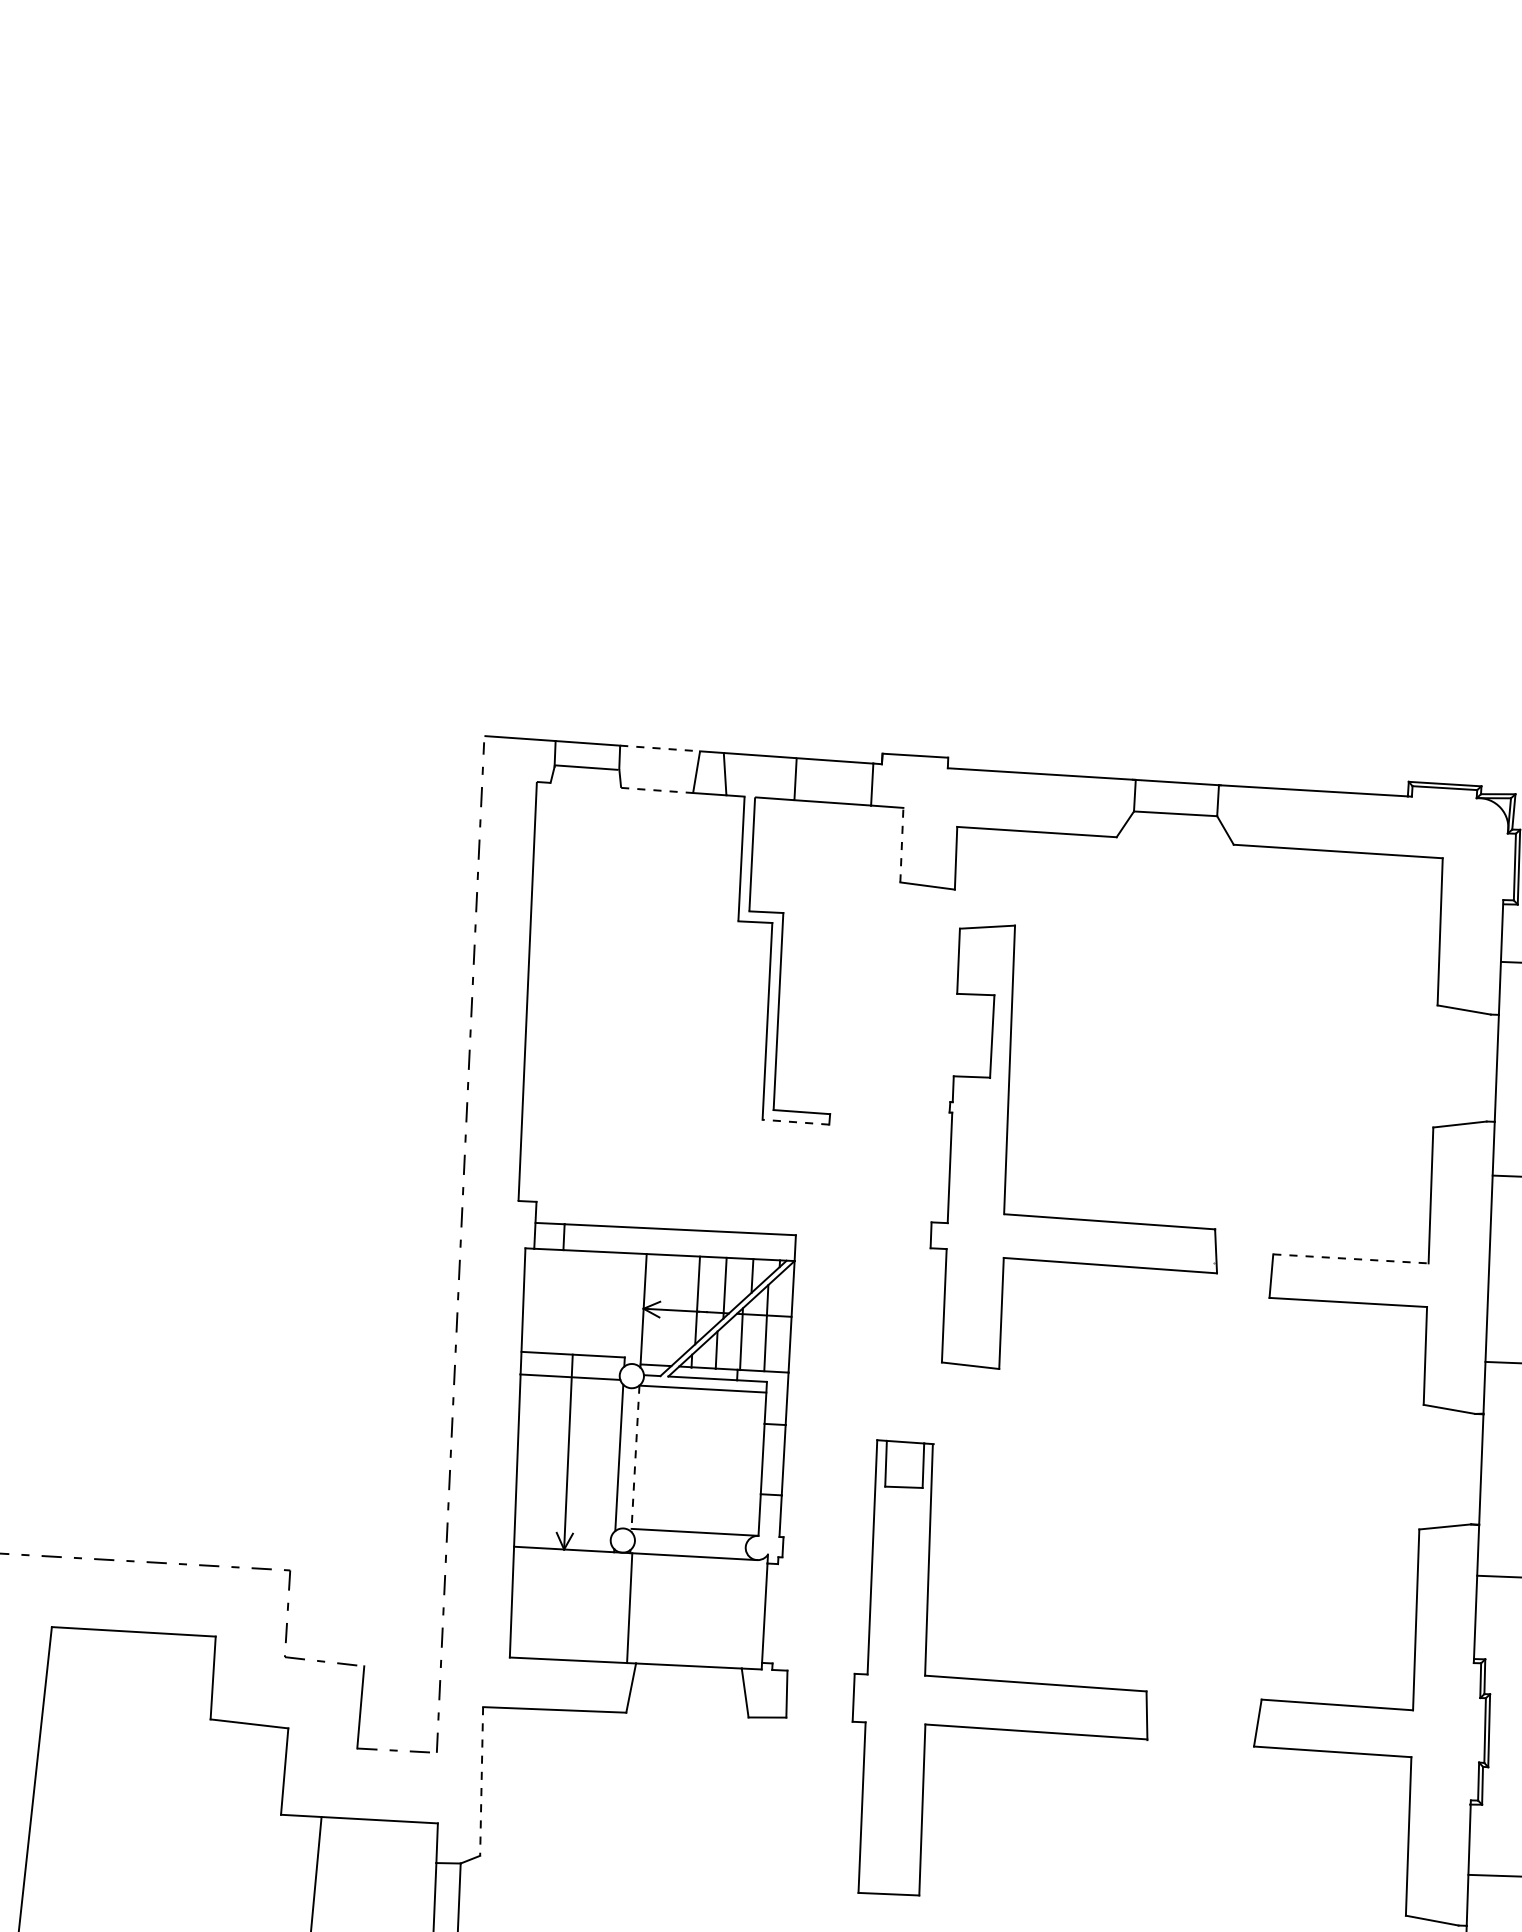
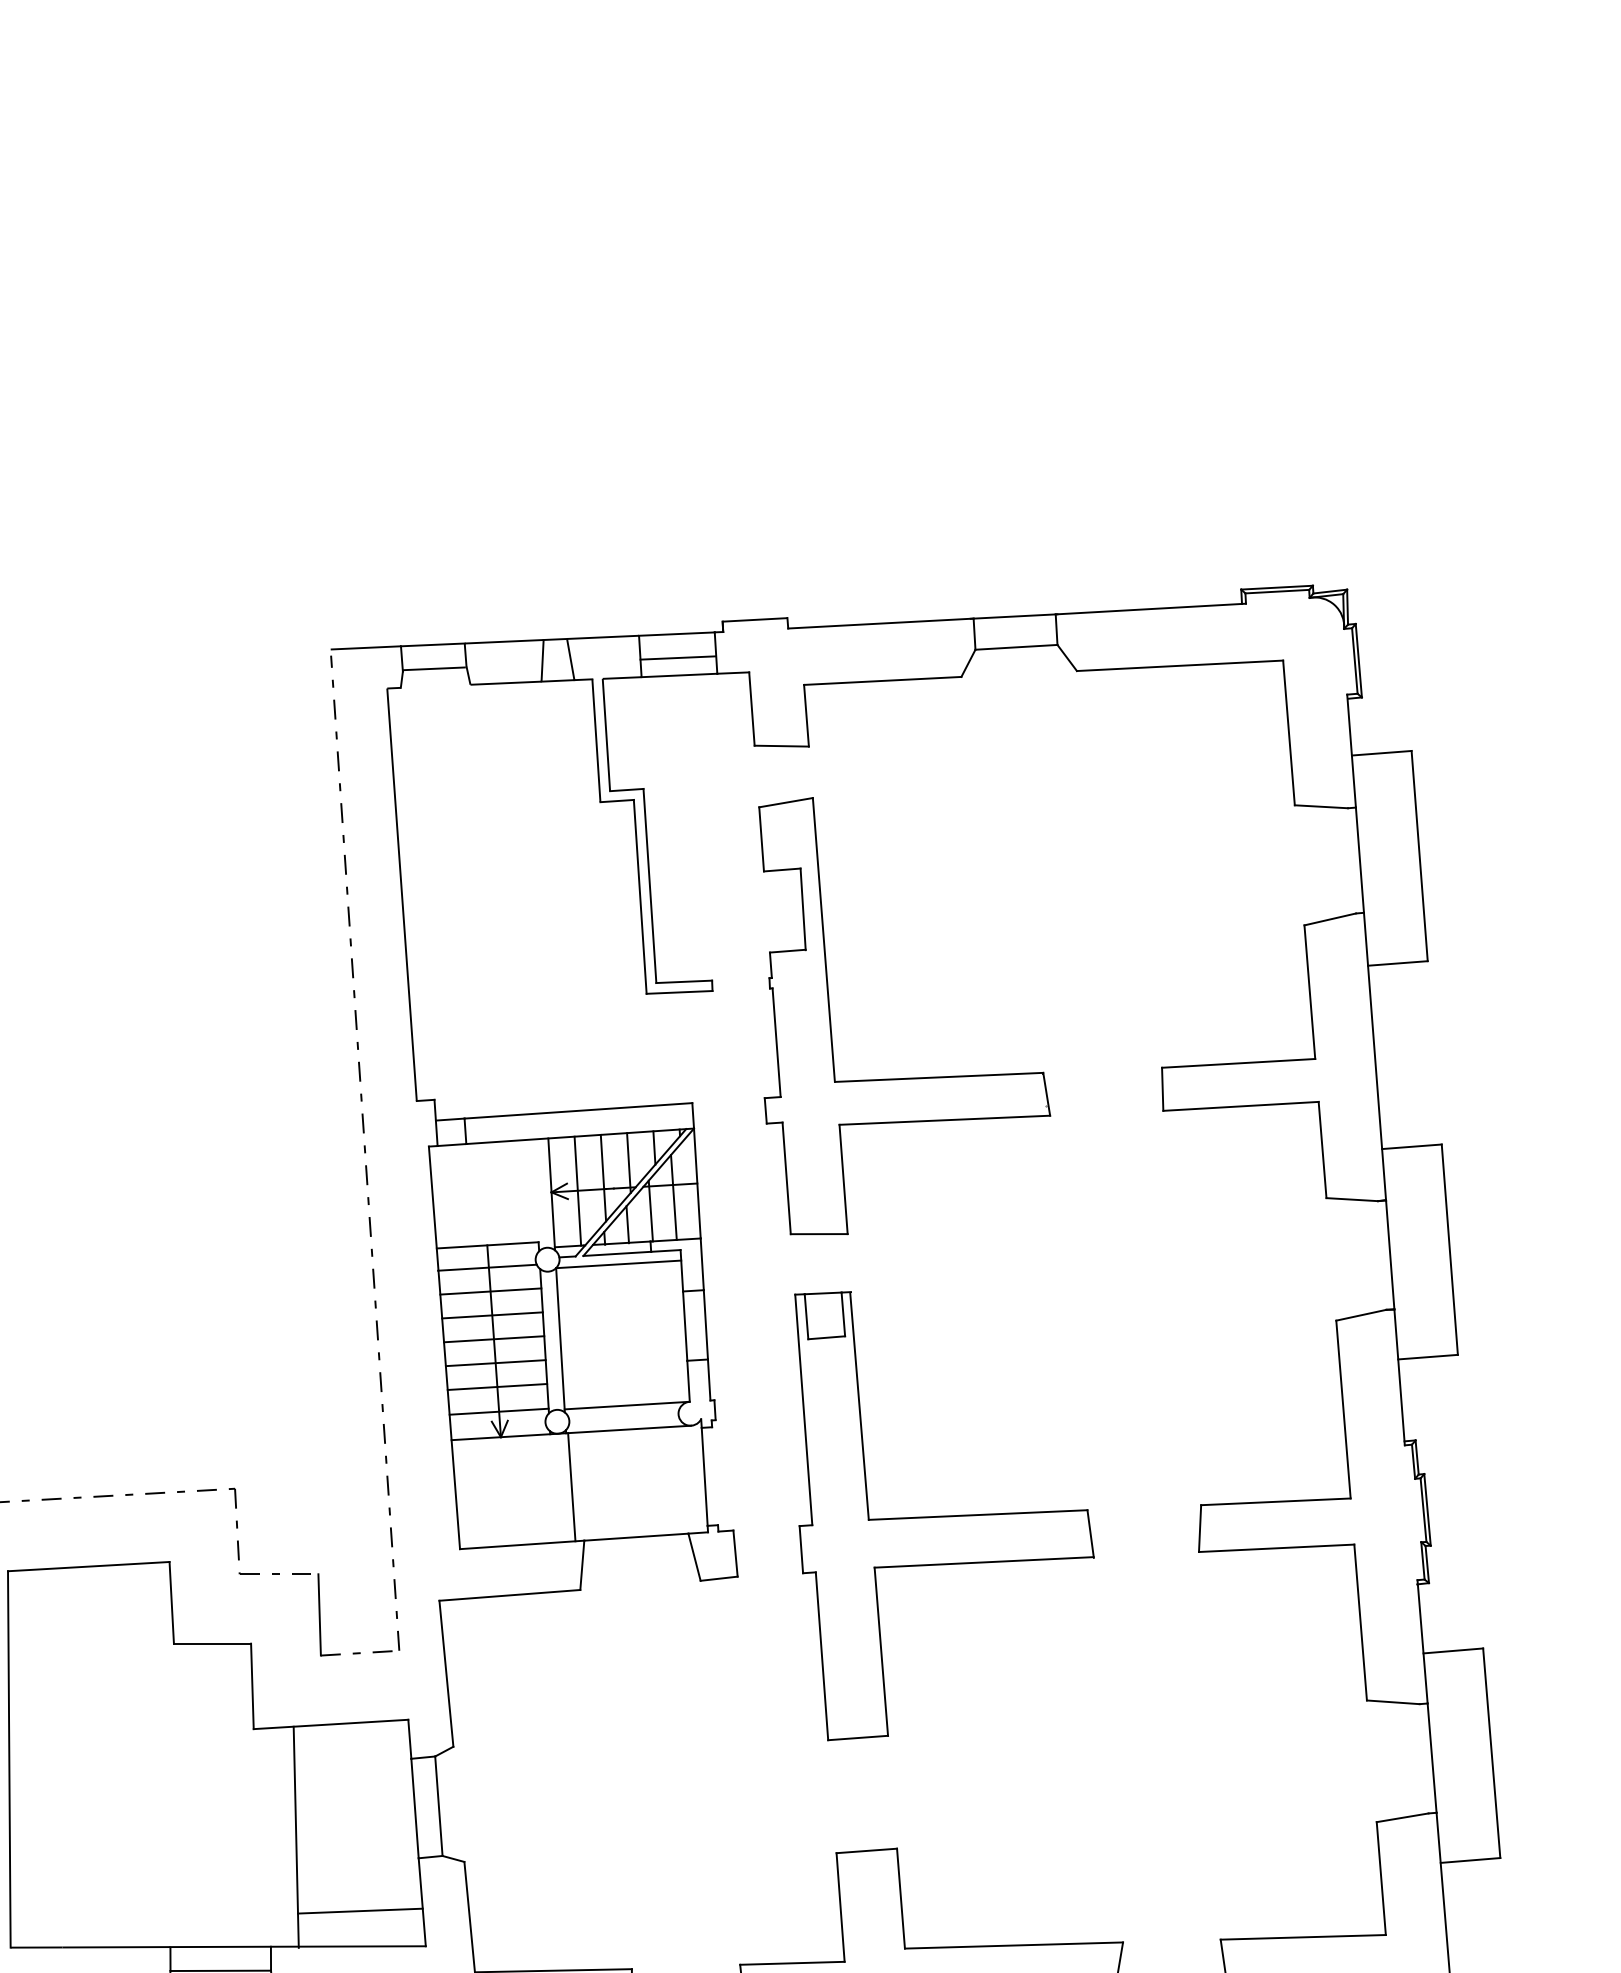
line: (660, 748) -> (504, 641), dashed -> solid
line: (832, 784) -> (677, 657), added
line: (657, 790) -> (506, 683), dashed -> solid
line: (901, 845) -> (751, 709), dashed -> solid
line: (795, 1122) -> (679, 992), dashed -> solid
part: (1076, 1218) -> (906, 1077), moved
line: (1350, 1258) -> (1238, 1063), dashed -> solid
line: (670, 1309) -> (577, 1190), added
line: (570, 1401) -> (490, 1291), added
line: (569, 1425) -> (492, 1315), added
line: (569, 1450) -> (494, 1339), added
line: (635, 1459) -> (560, 1340), dashed -> solid
line: (567, 1474) -> (495, 1363), added
line: (566, 1498) -> (497, 1386), added
line: (564, 1523) -> (498, 1411), added
line: (481, 1782) -> (446, 1674), dashed -> solid

